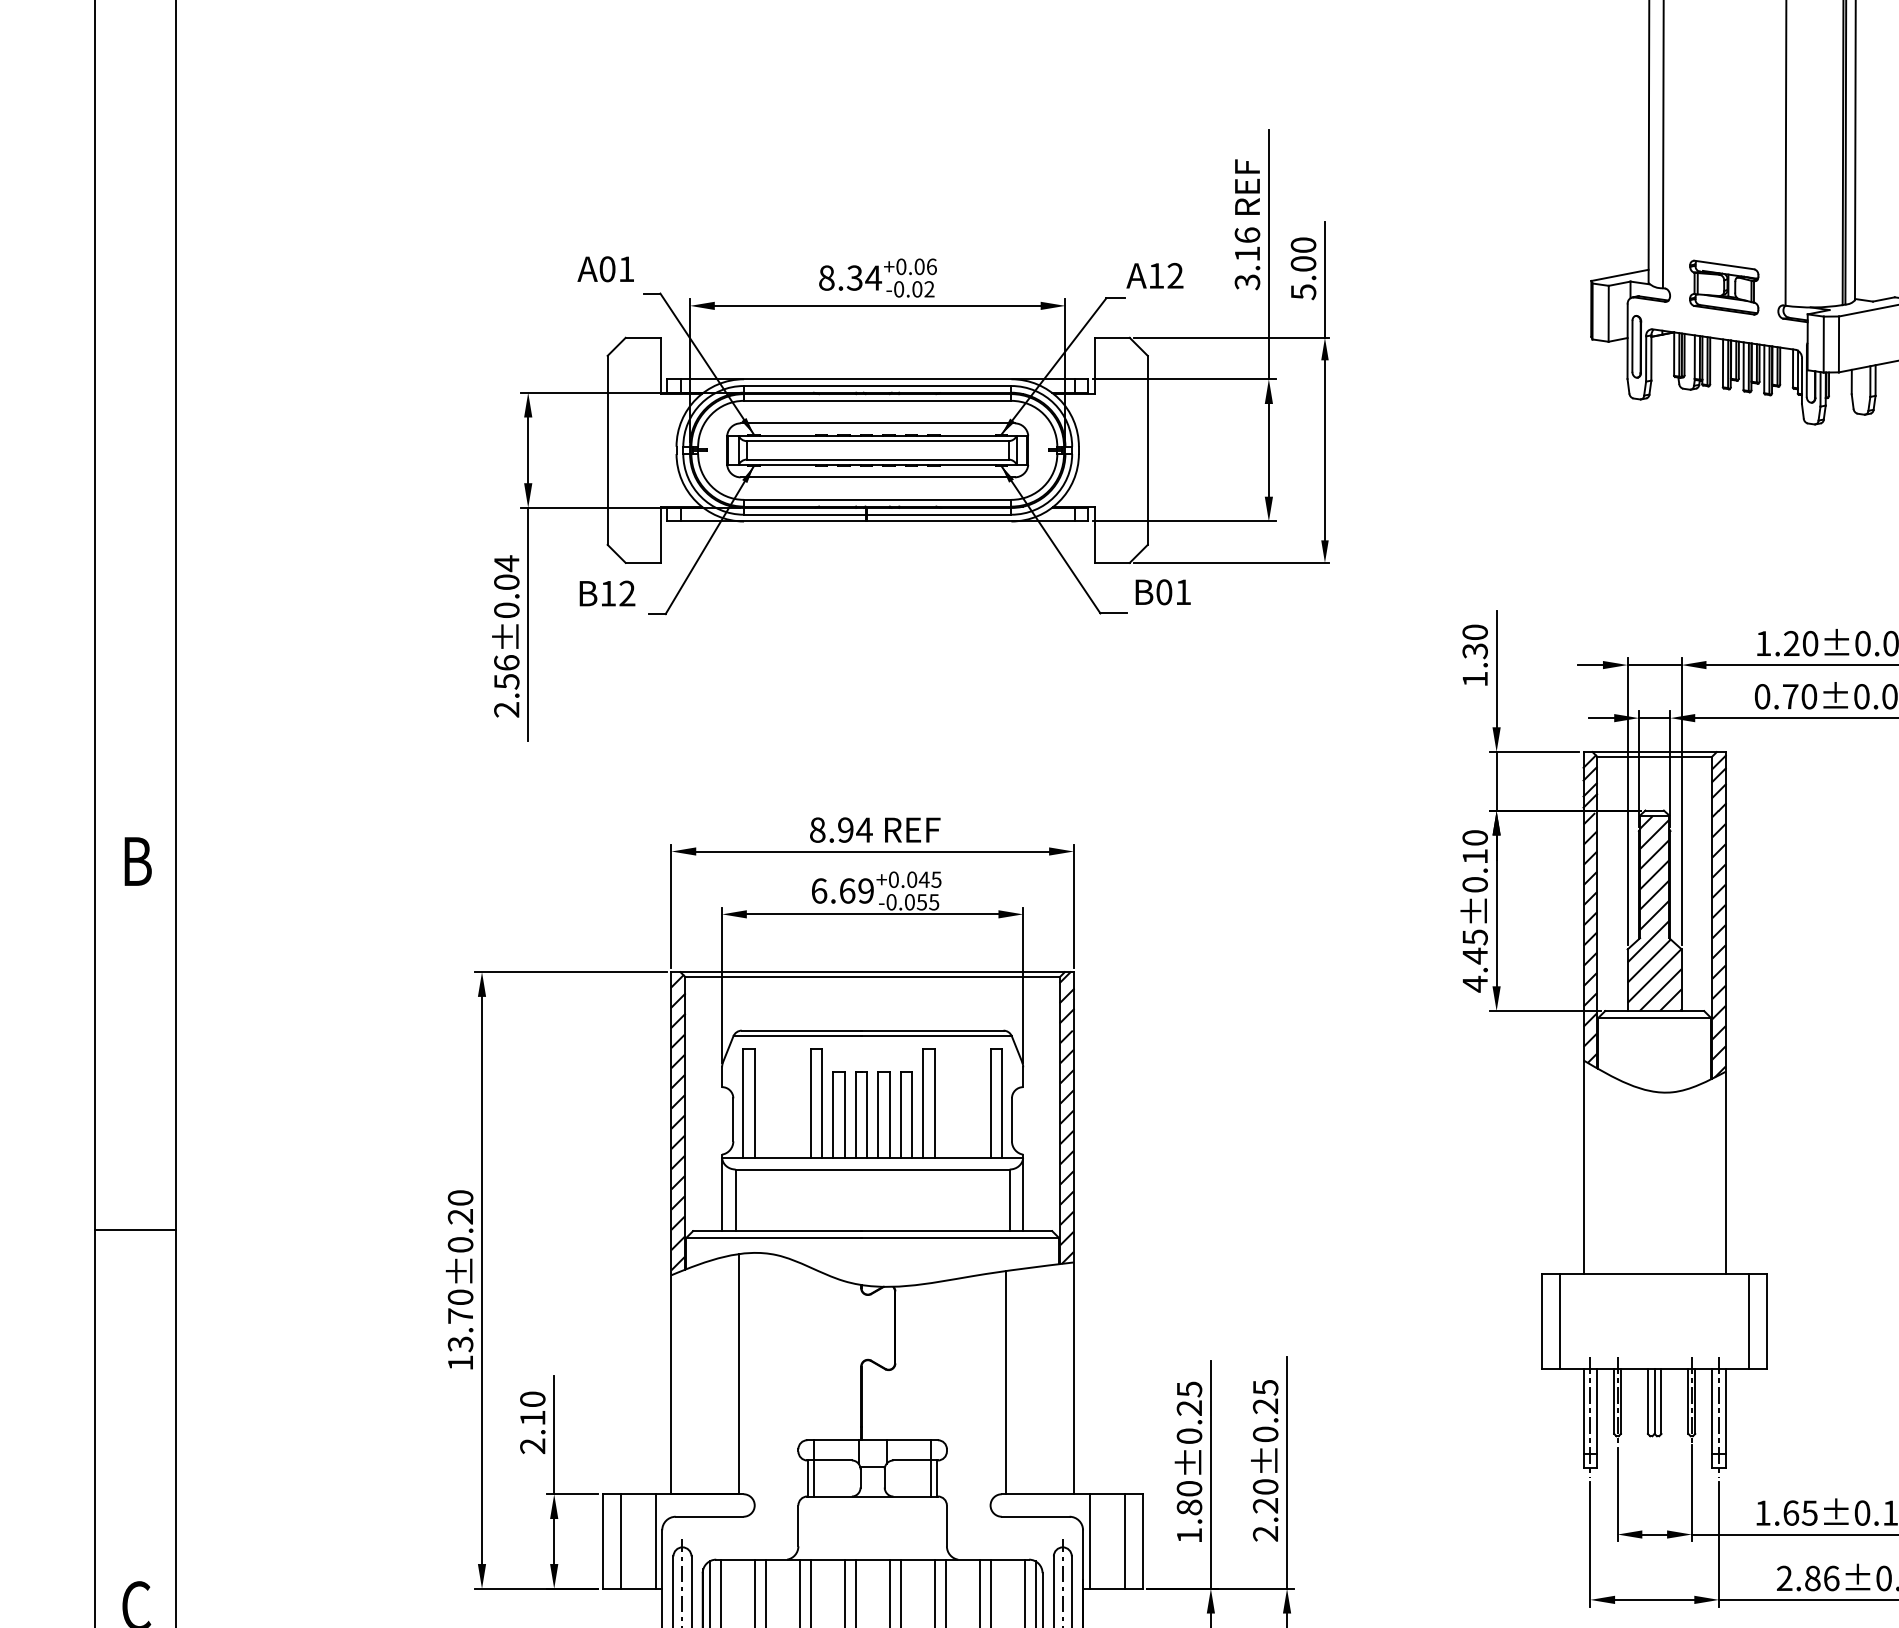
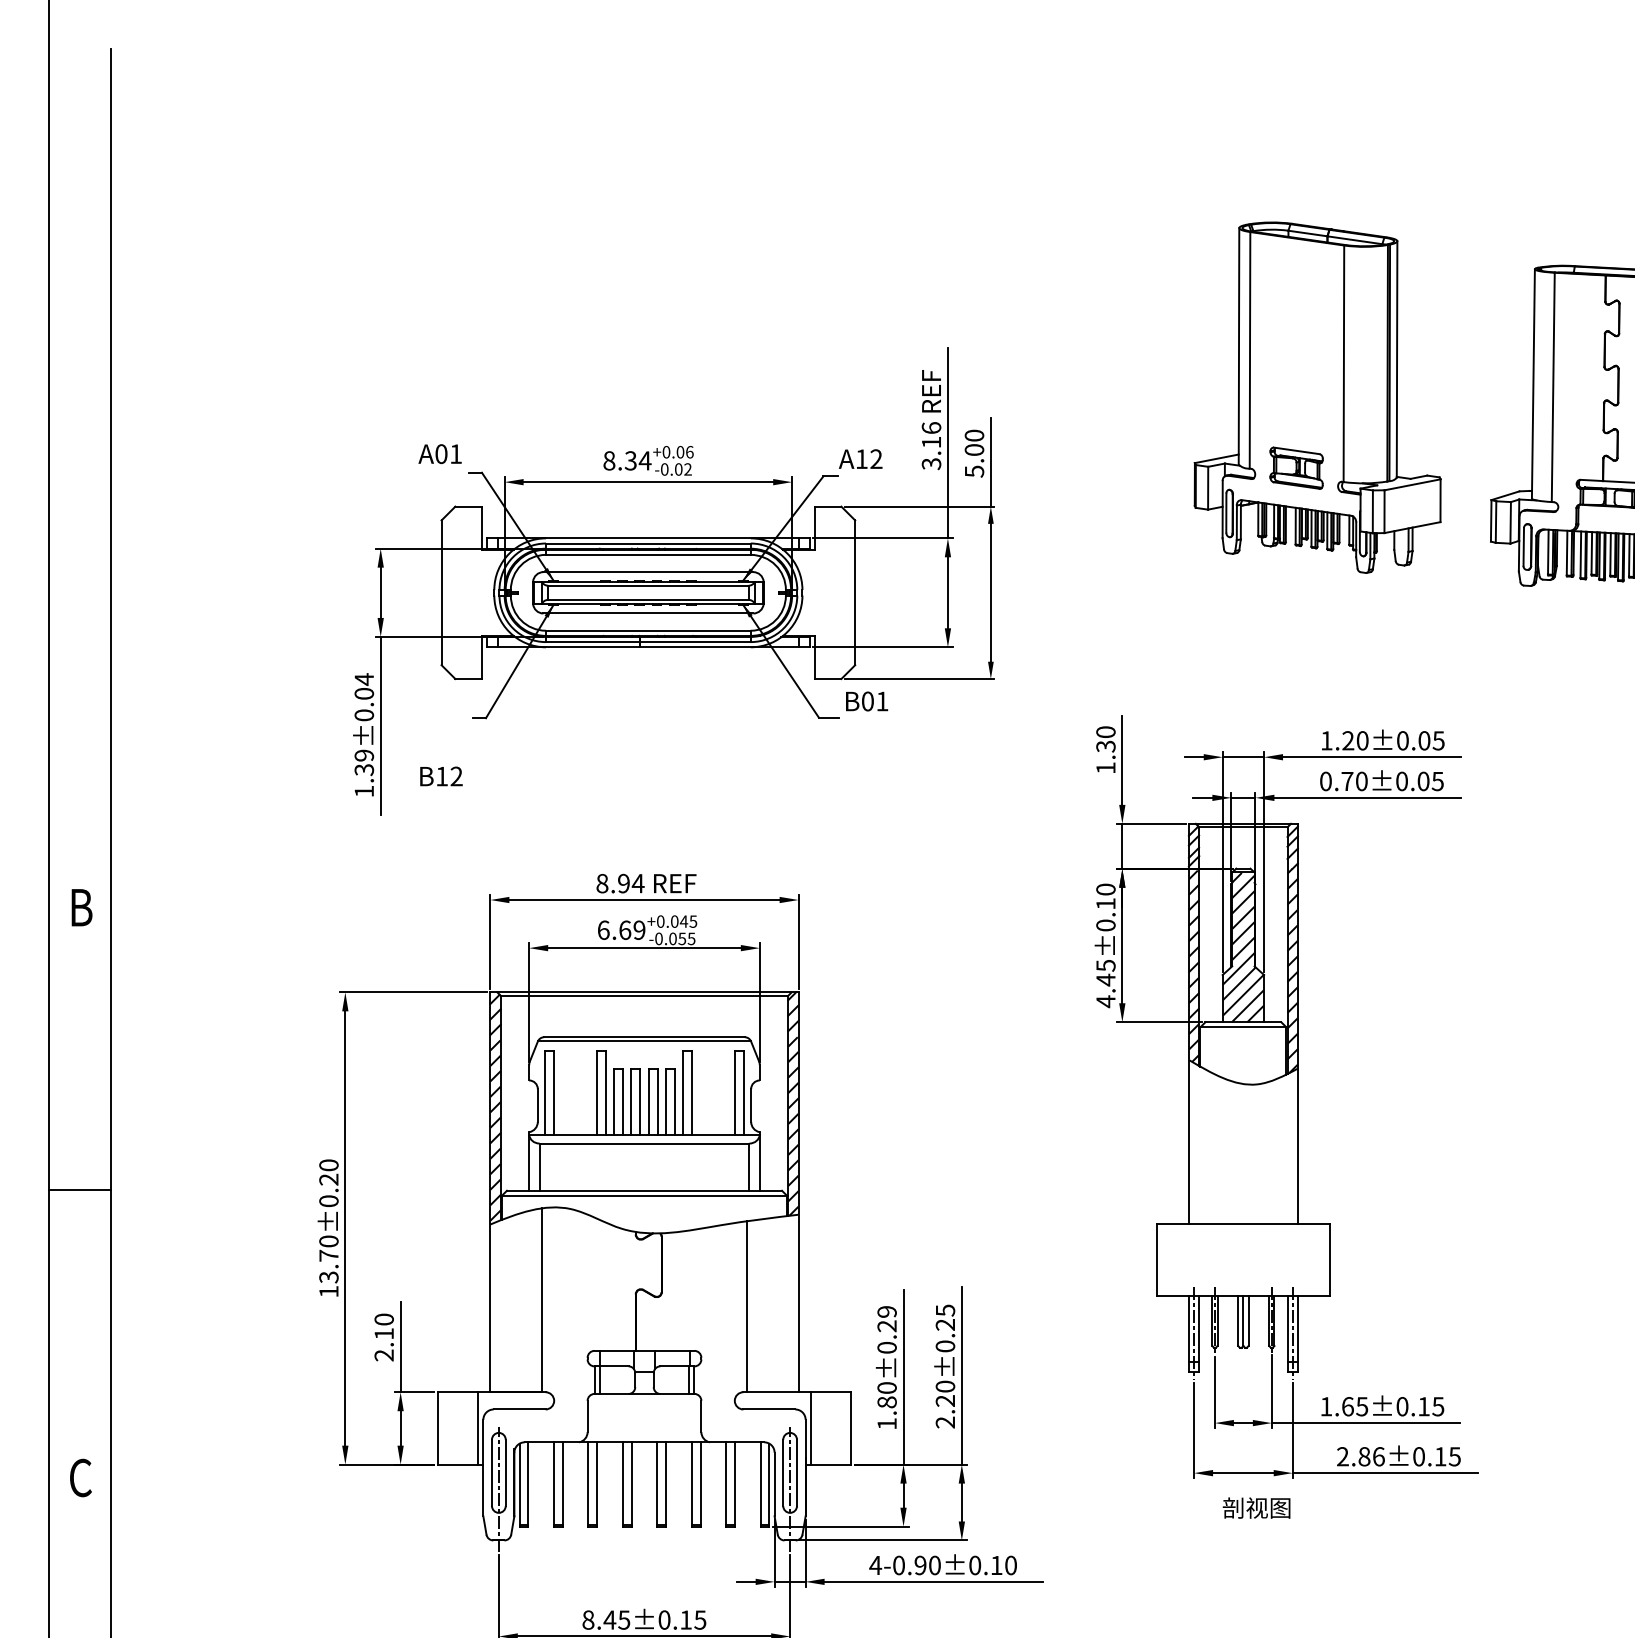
text: (607, 593) -> (441, 776), moved
text: (507, 686) -> (364, 773), 2.56±0.04 -> 1.39±0.04
line: (1560, 1320) -> (1171, 1259), removed
line: (1748, 1320) -> (1315, 1259), removed
text: (1188, 1390) -> (886, 1312), 1.80±0.25 -> 1.80±0.29
line: (620, 1541) -> (451, 1428), removed
line: (1124, 1541) -> (837, 1428), removed

